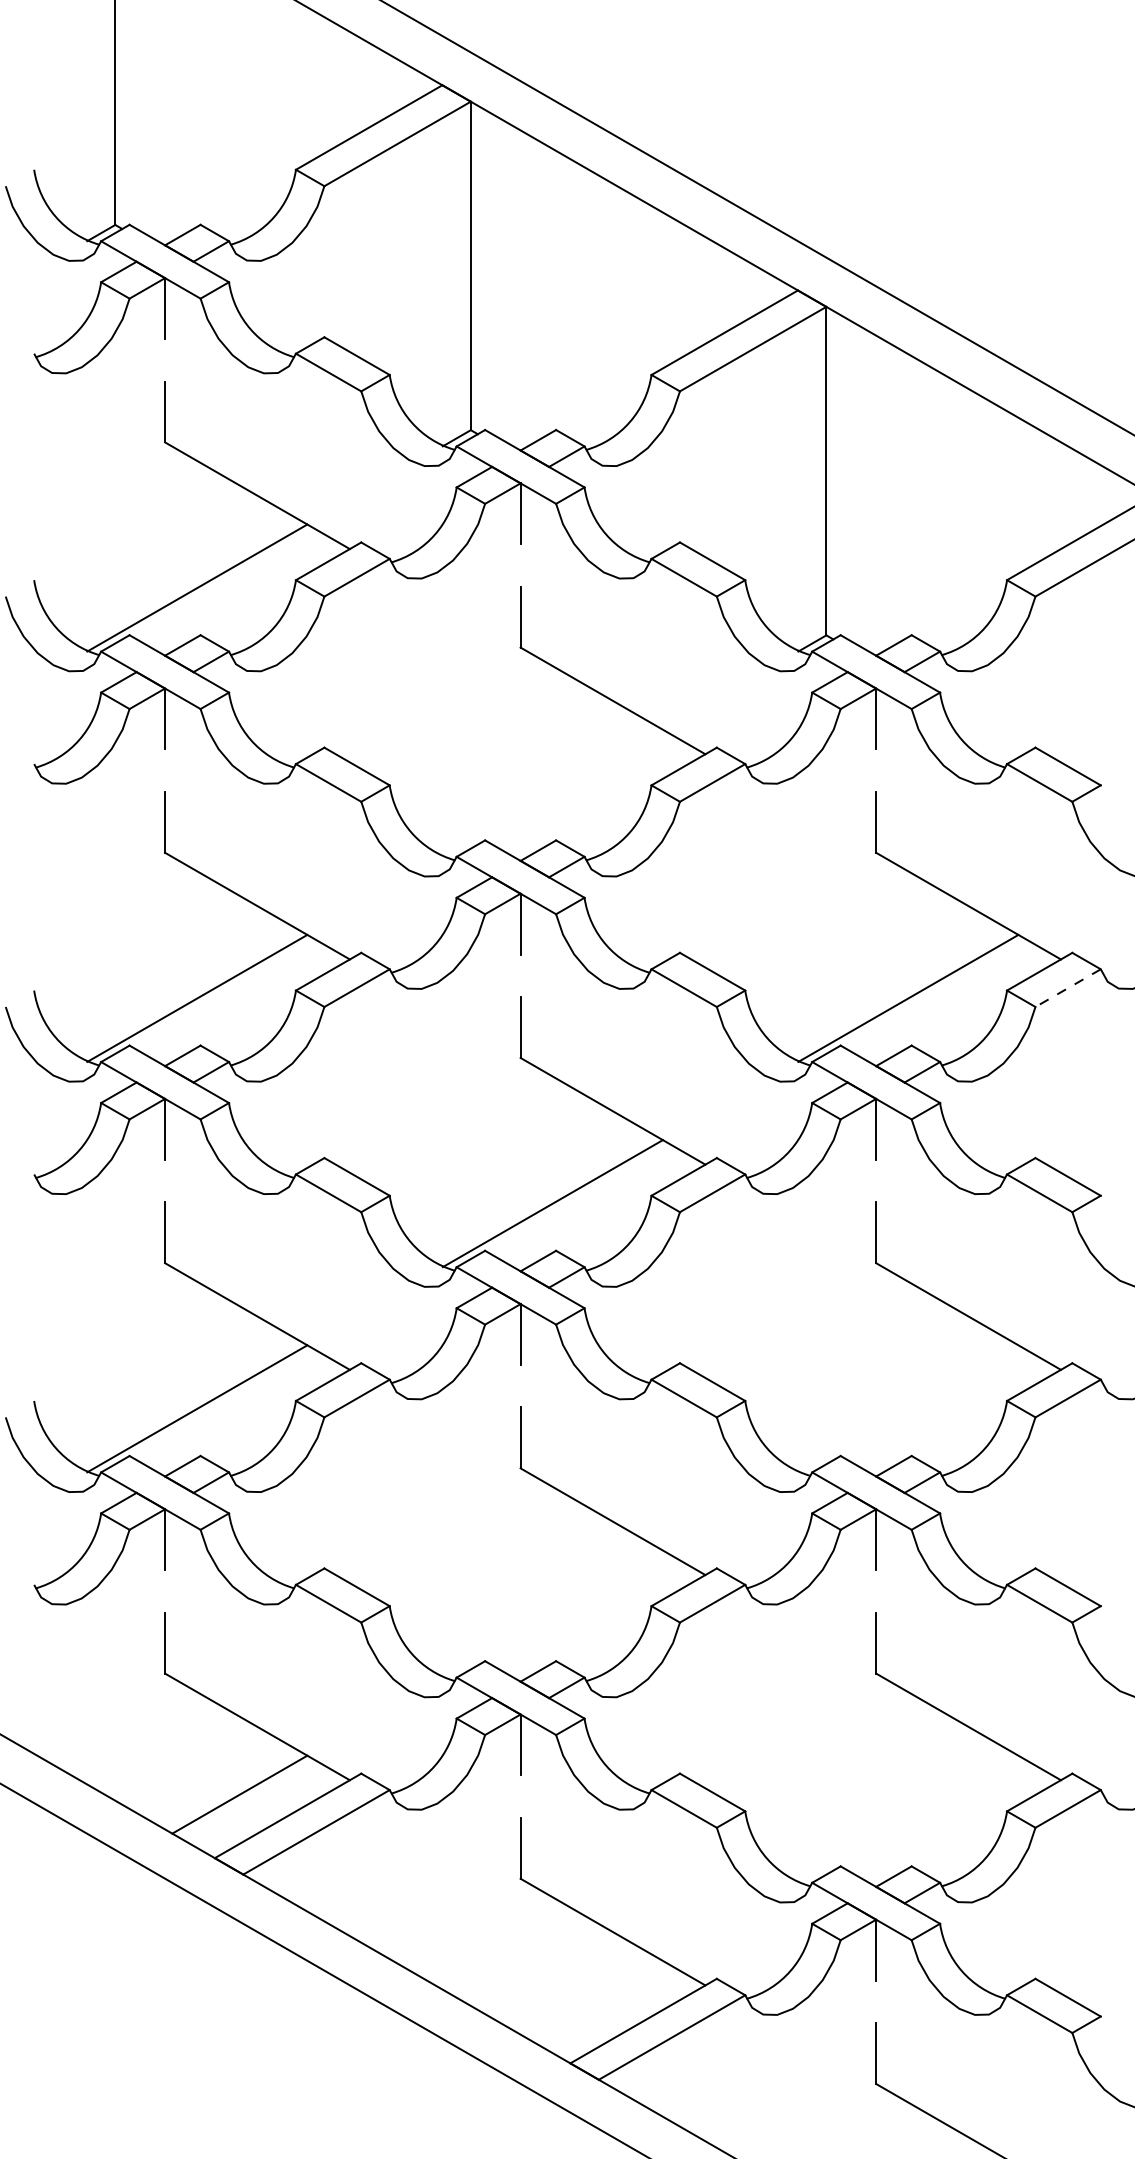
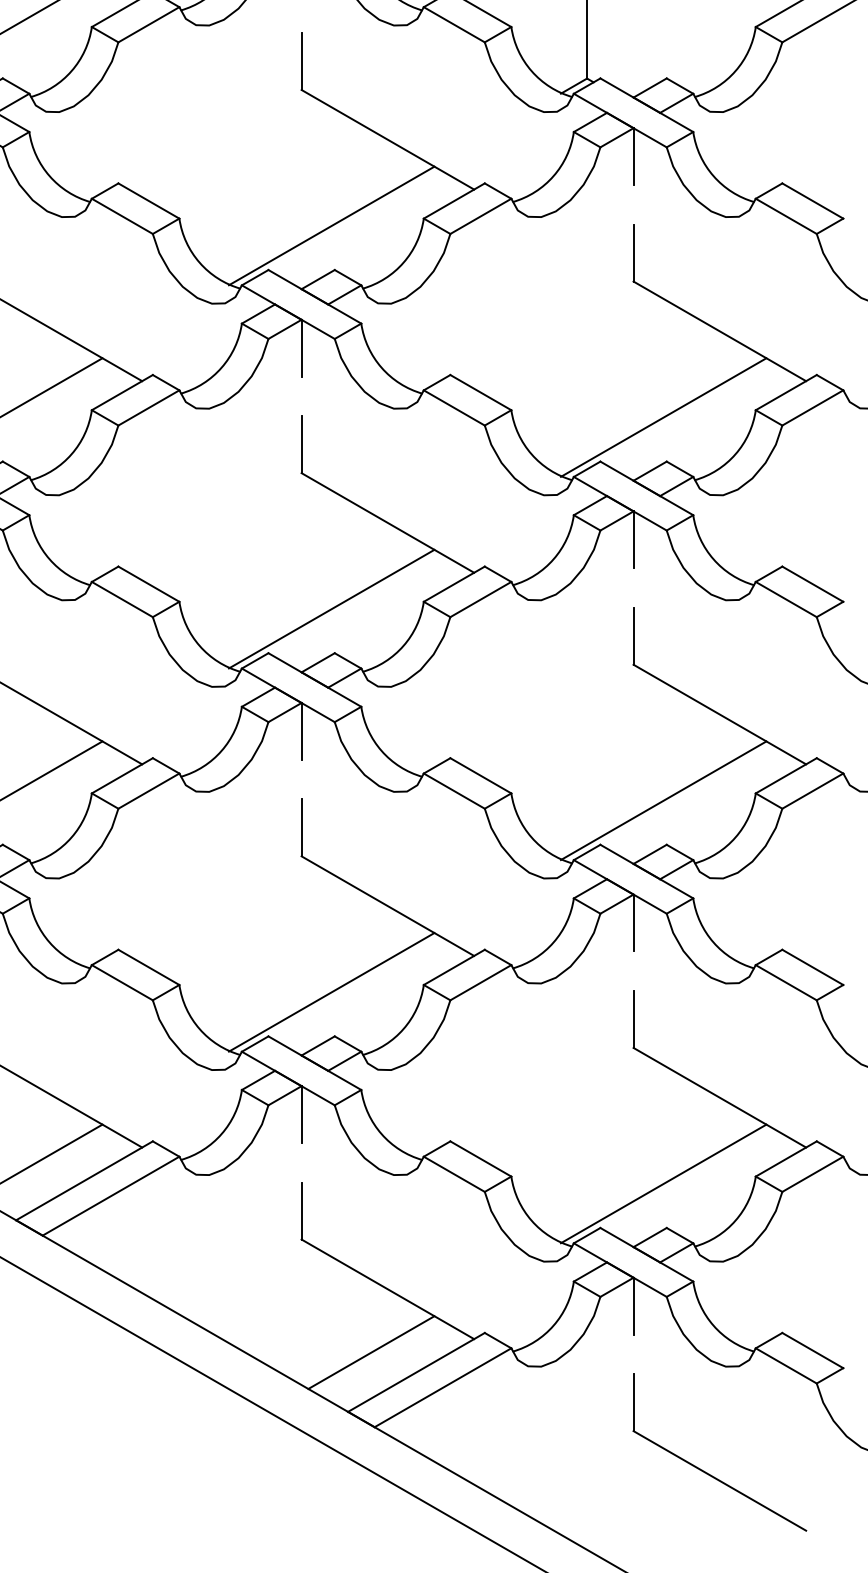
line: (552, 792) -> (331, 225), added
line: (1068, 988) -> (813, 408), dashed -> solid
line: (908, 1408) -> (663, 800), added
line: (552, 1613) -> (331, 991), added
line: (908, 1818) -> (663, 1183), added
line: (594, 1999) -> (370, 1352), added

